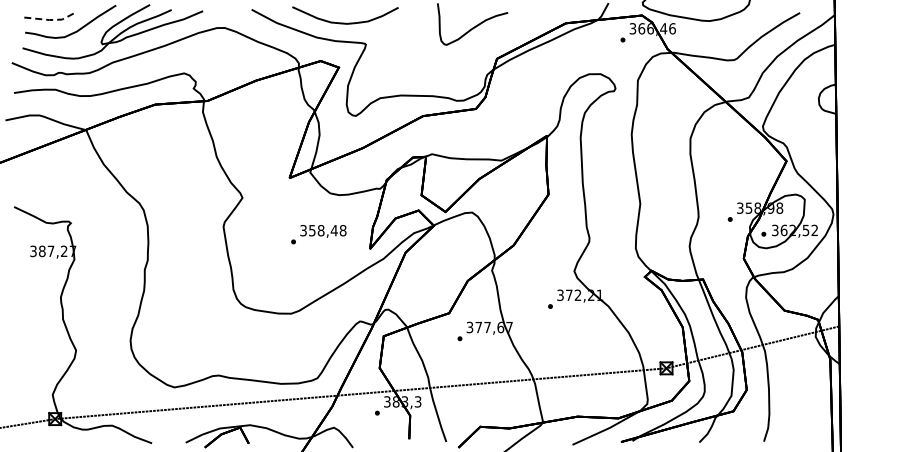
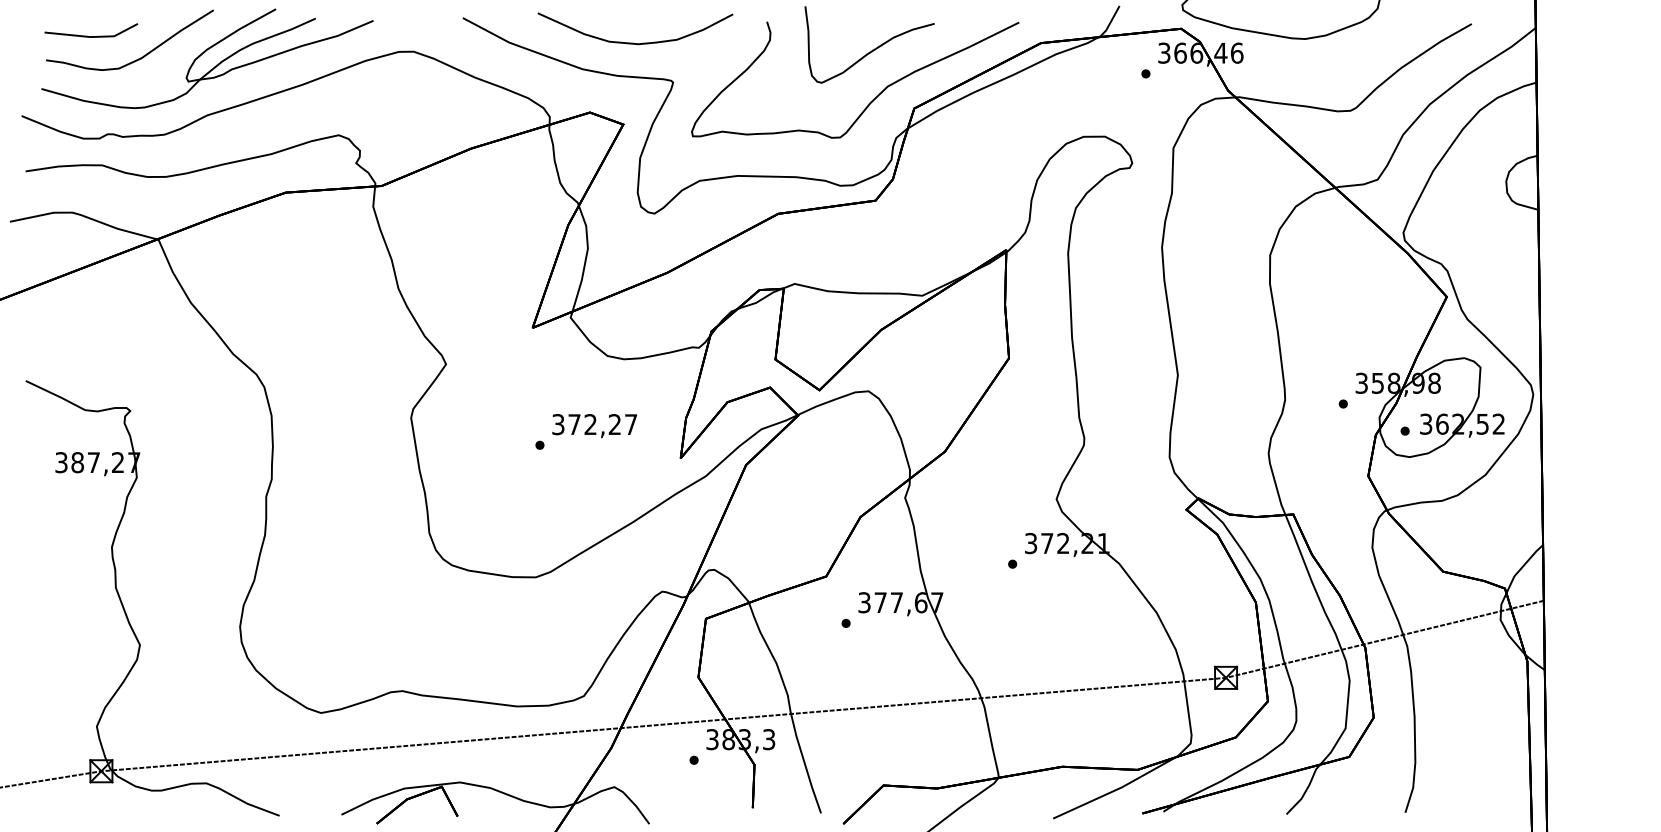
line: (50, 20) -> (92, 37), dashed -> solid
curve: (474, 53) -> (872, 98), added
text: (327, 230) -> (602, 424), 358,48 -> 372,27

